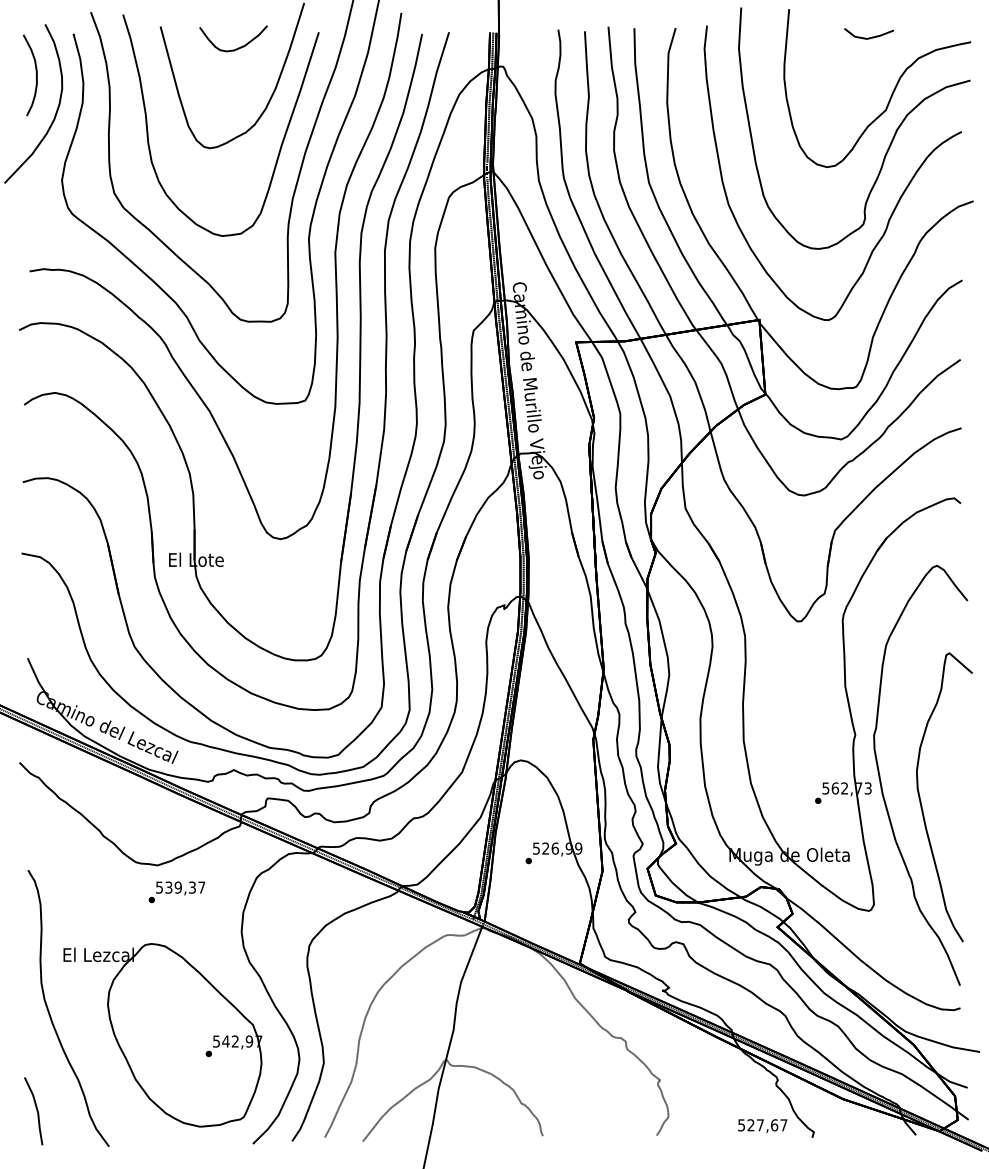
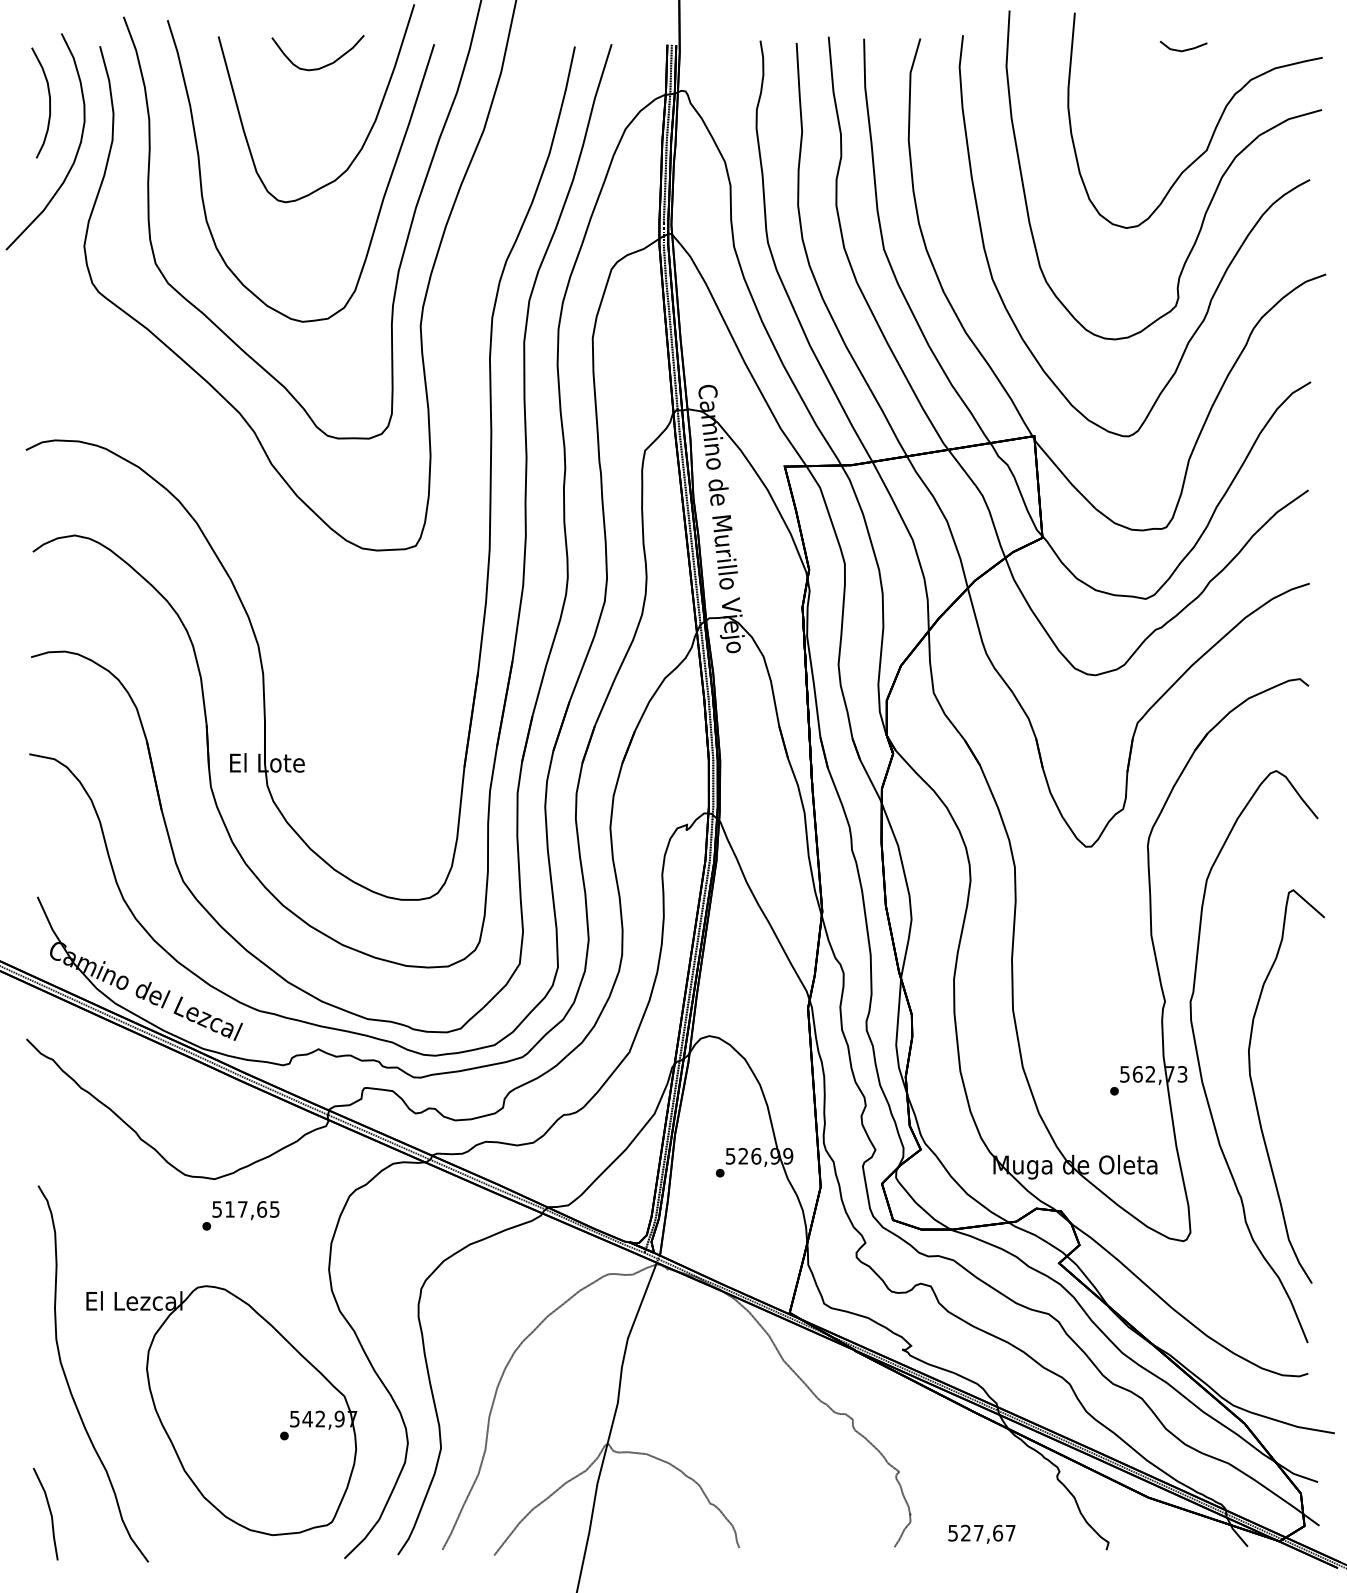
part: (868, 33) -> (1183, 46), size x0.7
curve: (157, 333) -> (214, 454), removed
text: (185, 887) -> (252, 1209), 539,37 -> 517,65
text: (762, 1125) -> (981, 1533), moved

